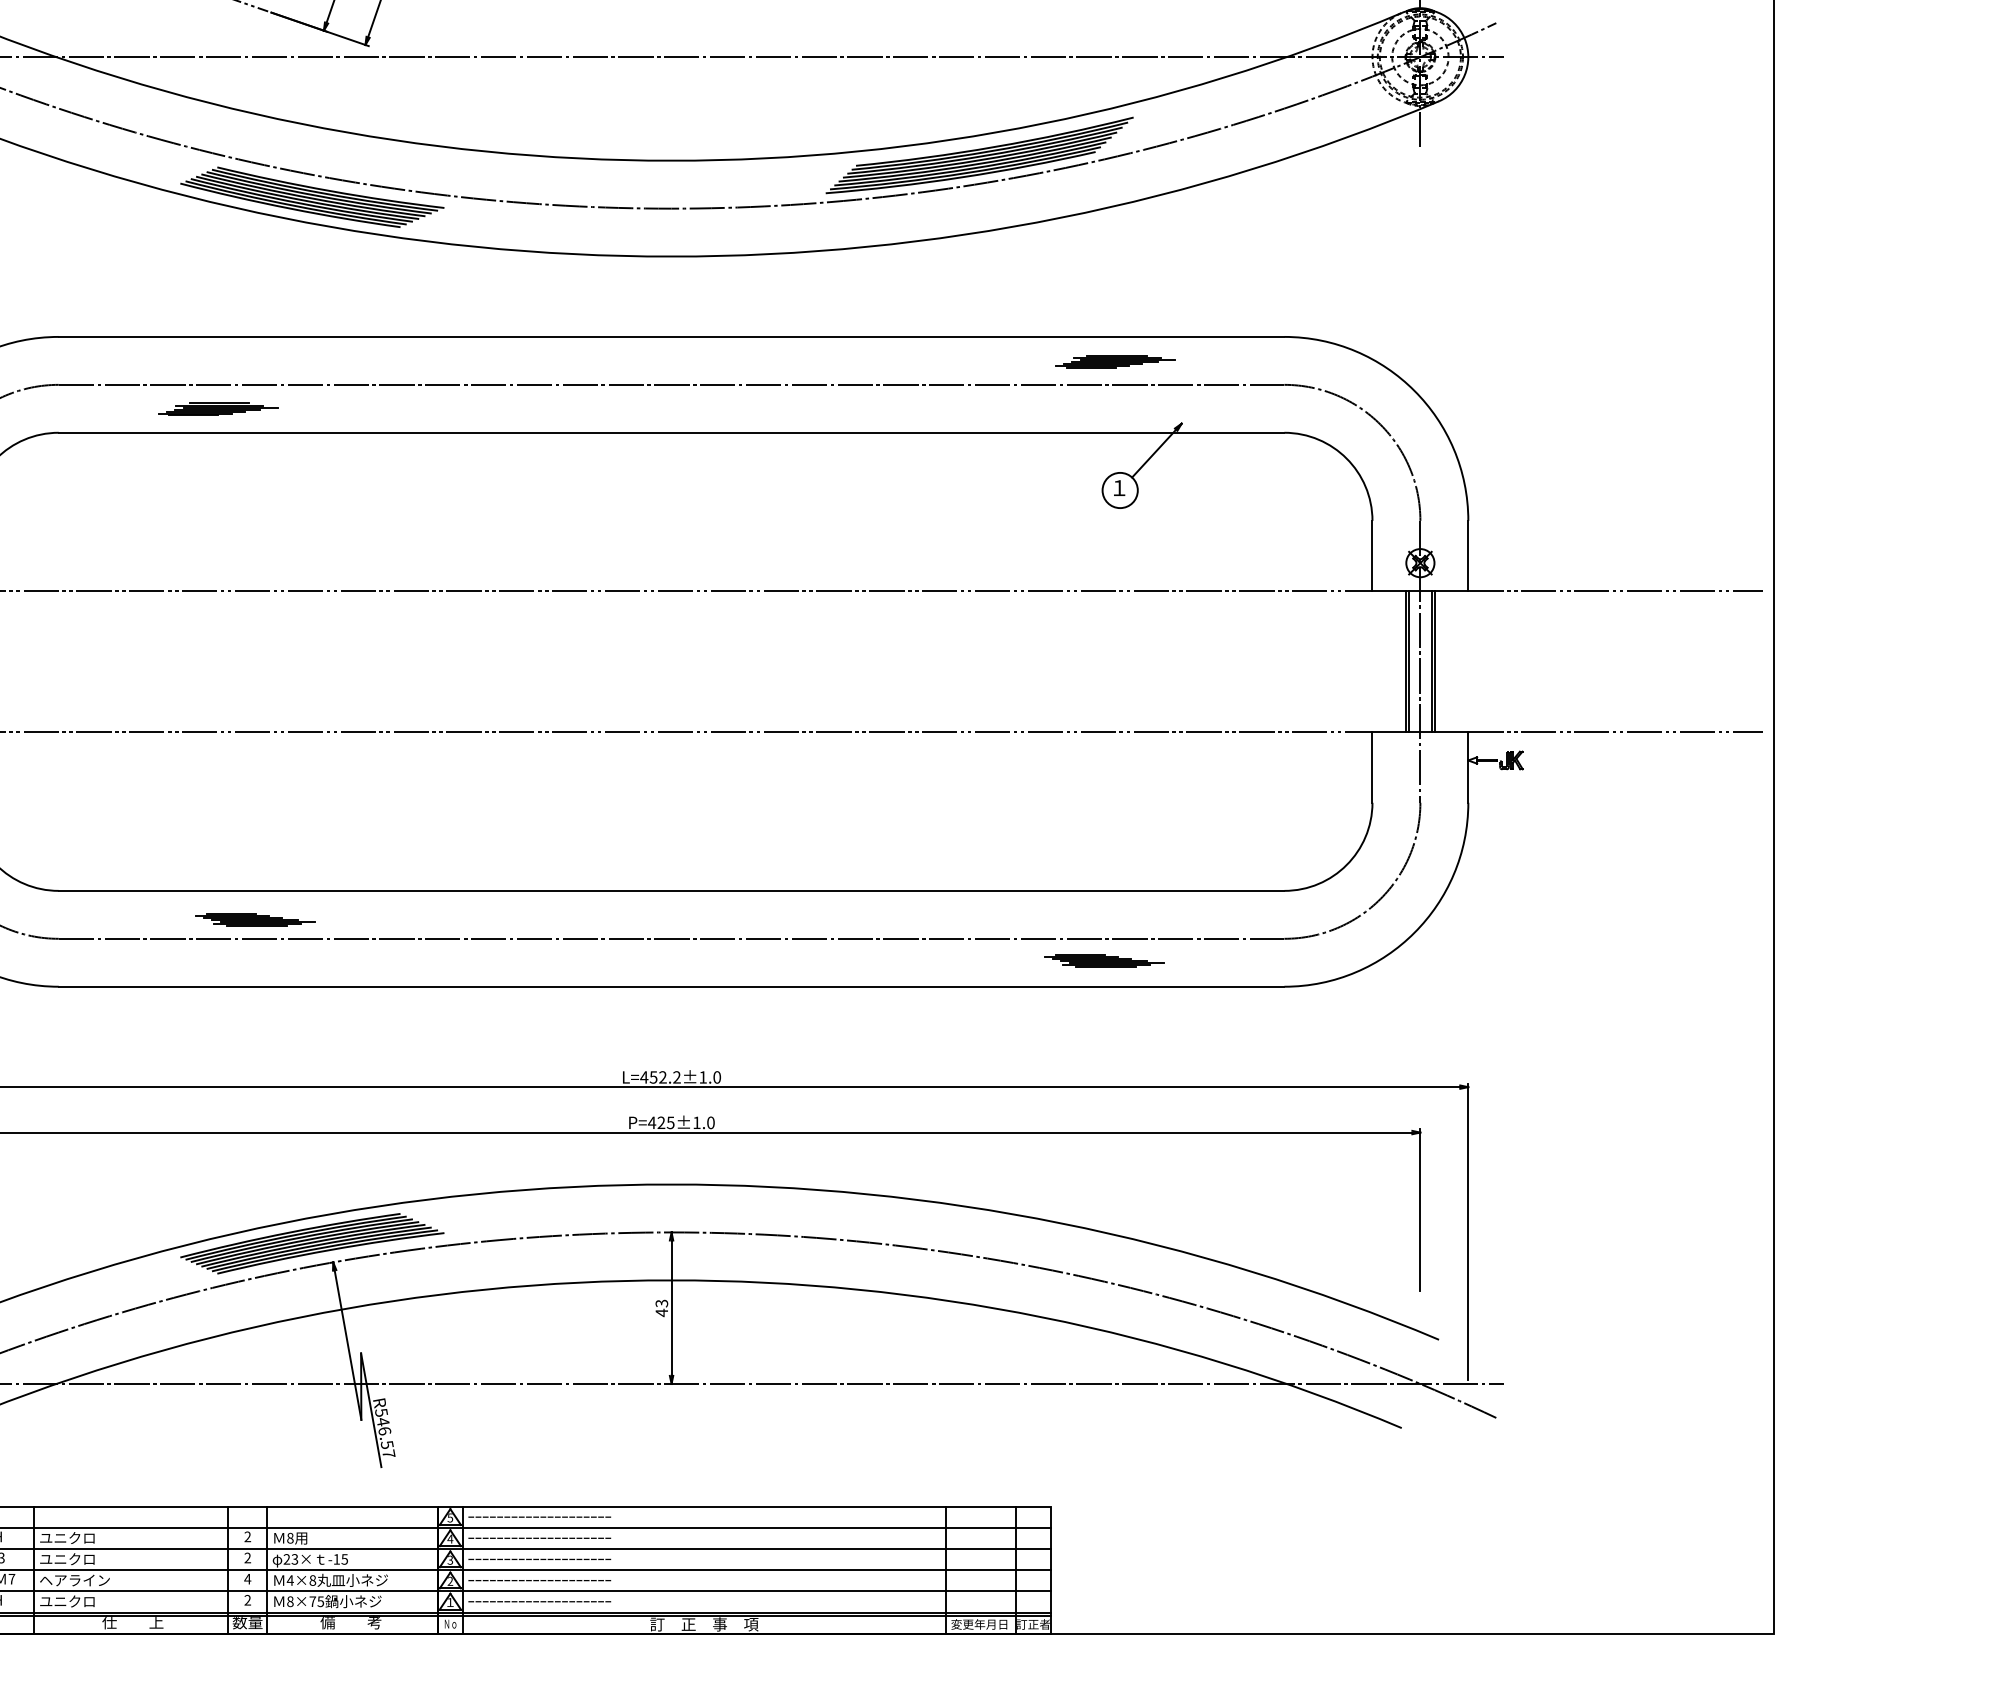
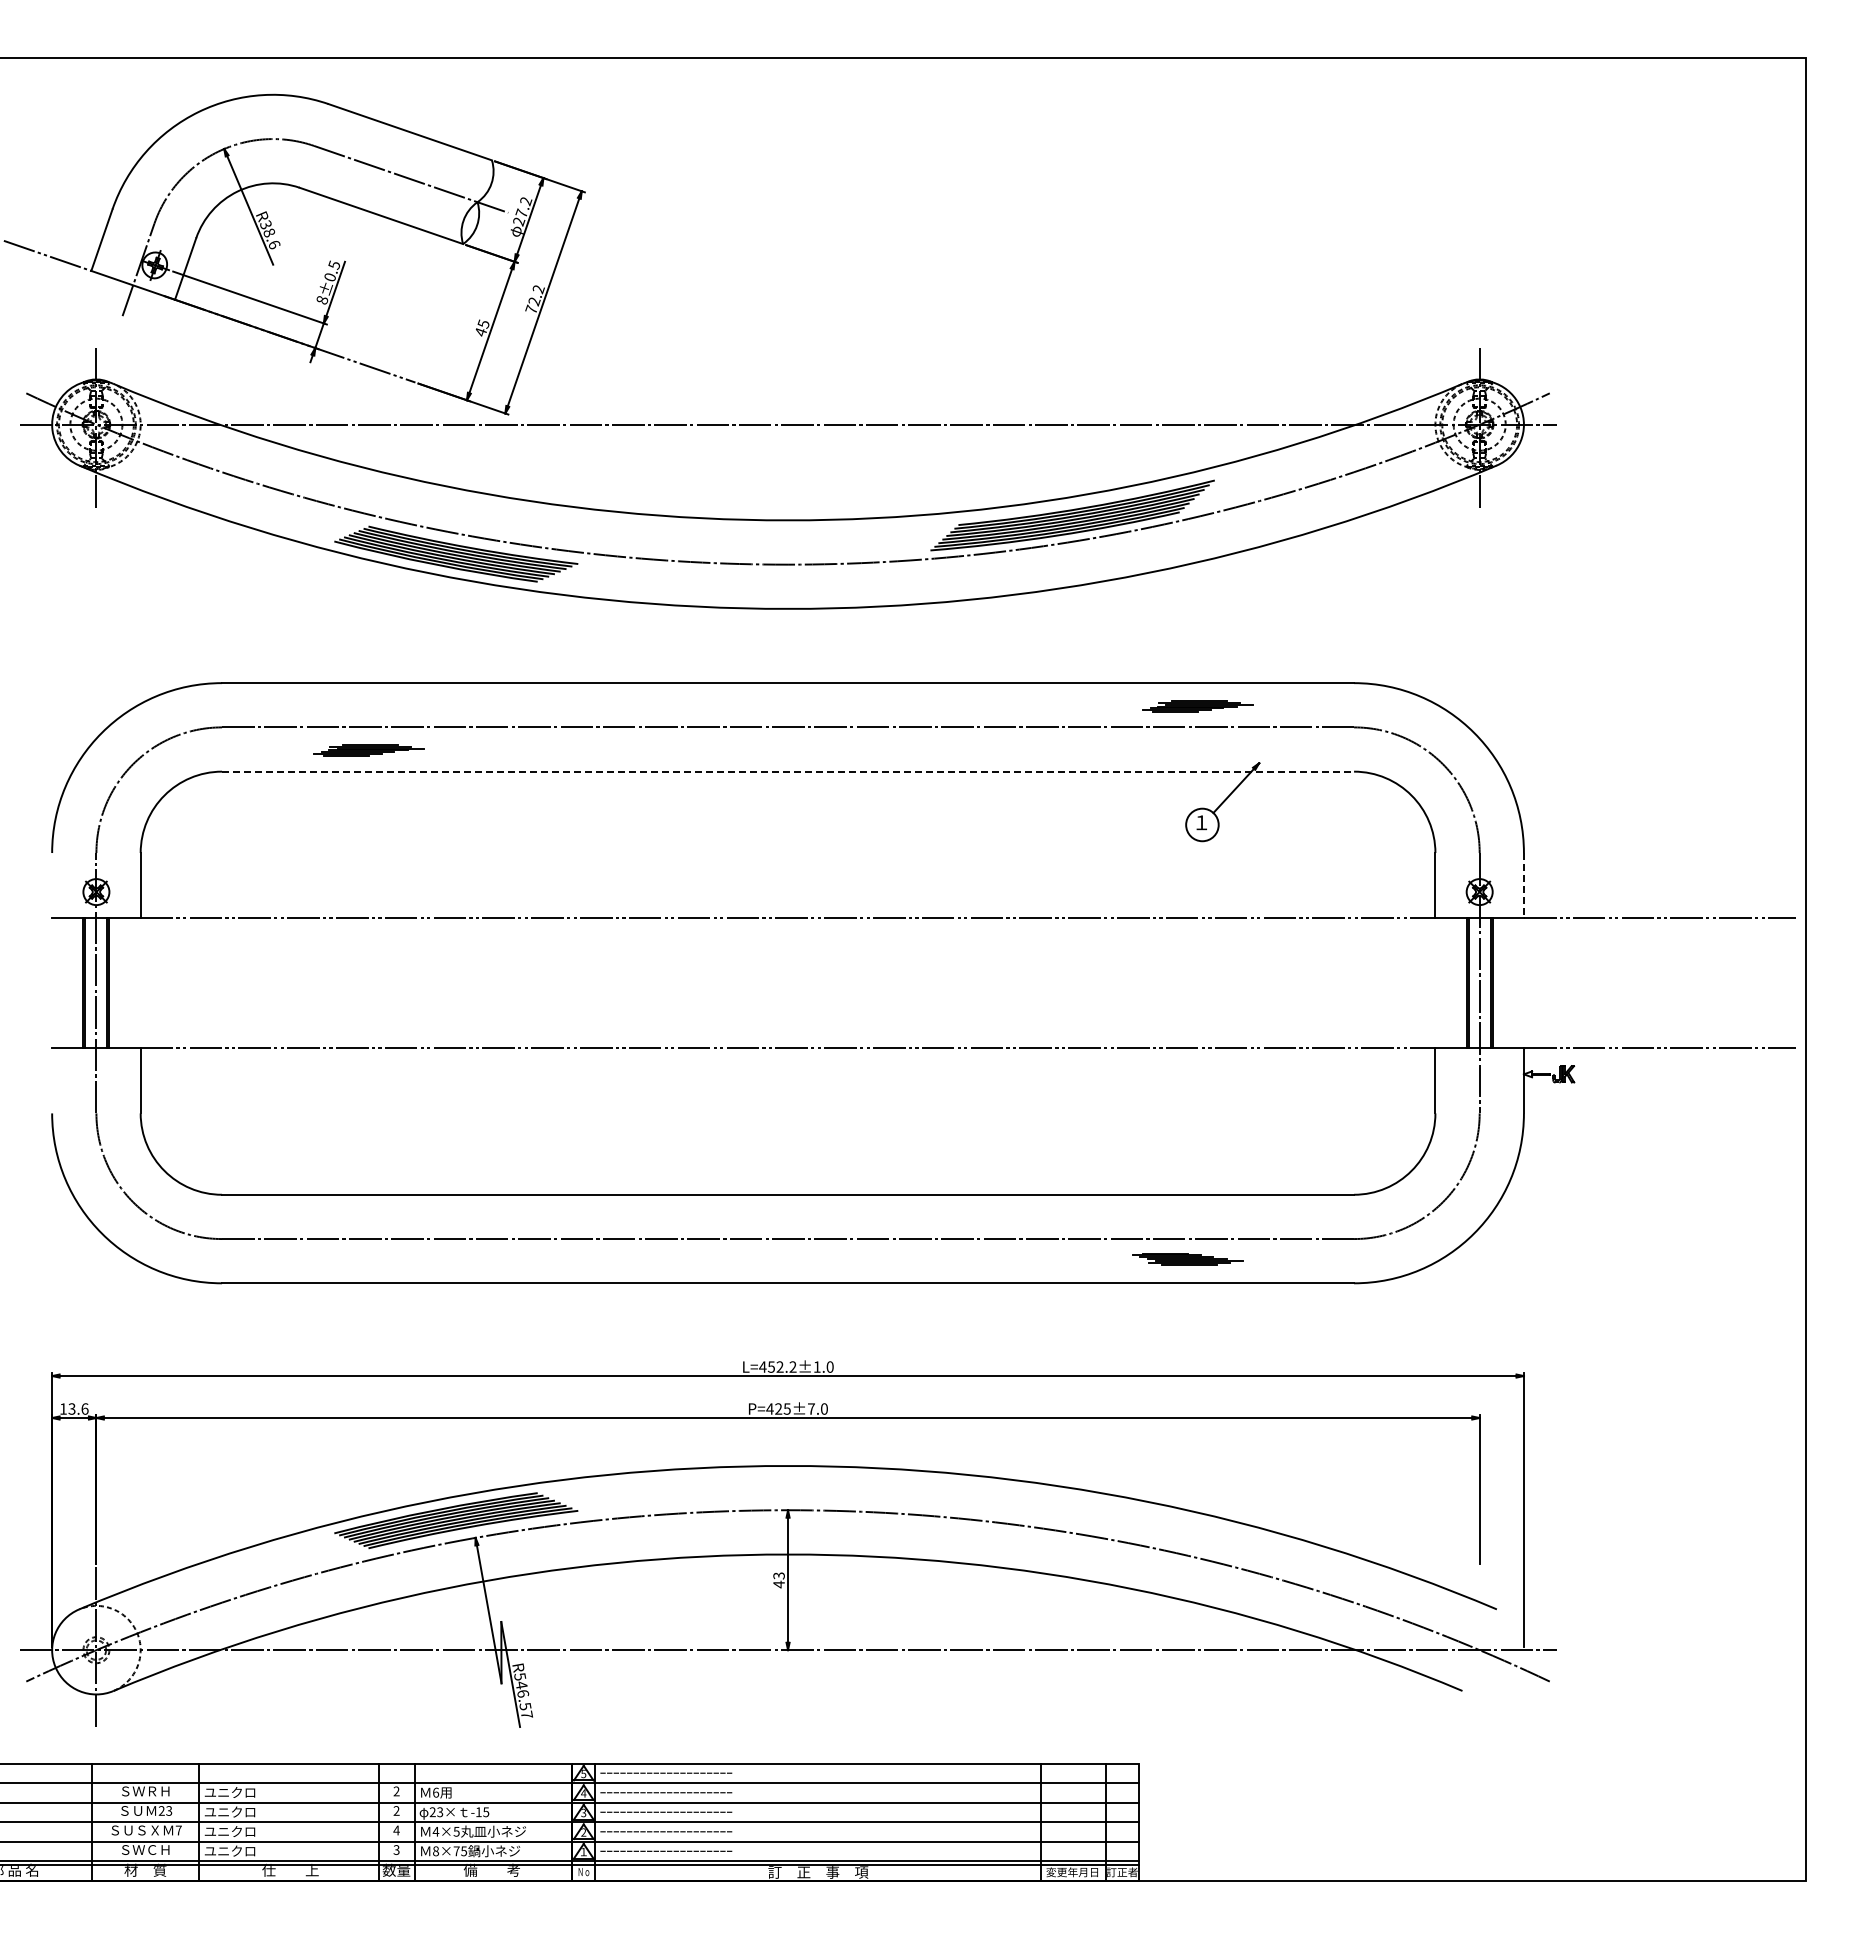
line: (672, 432) -> (788, 771), solid -> dashed
line: (1467, 556) -> (1523, 885), solid -> dashed
part: (255, 920) -> (403, 1222), removed
text: (696, 1122) -> (811, 1408), P=425±1.0 -> P=425±7.0
text: (290, 1538) -> (436, 1792), 8 -> 6
text: (74, 1580) -> (236, 1831), ヘアライン -> ユニクロ
text: (312, 1580) -> (456, 1831), 4×8 -> 4×5
text: (247, 1600) -> (396, 1850), 2 -> 3

